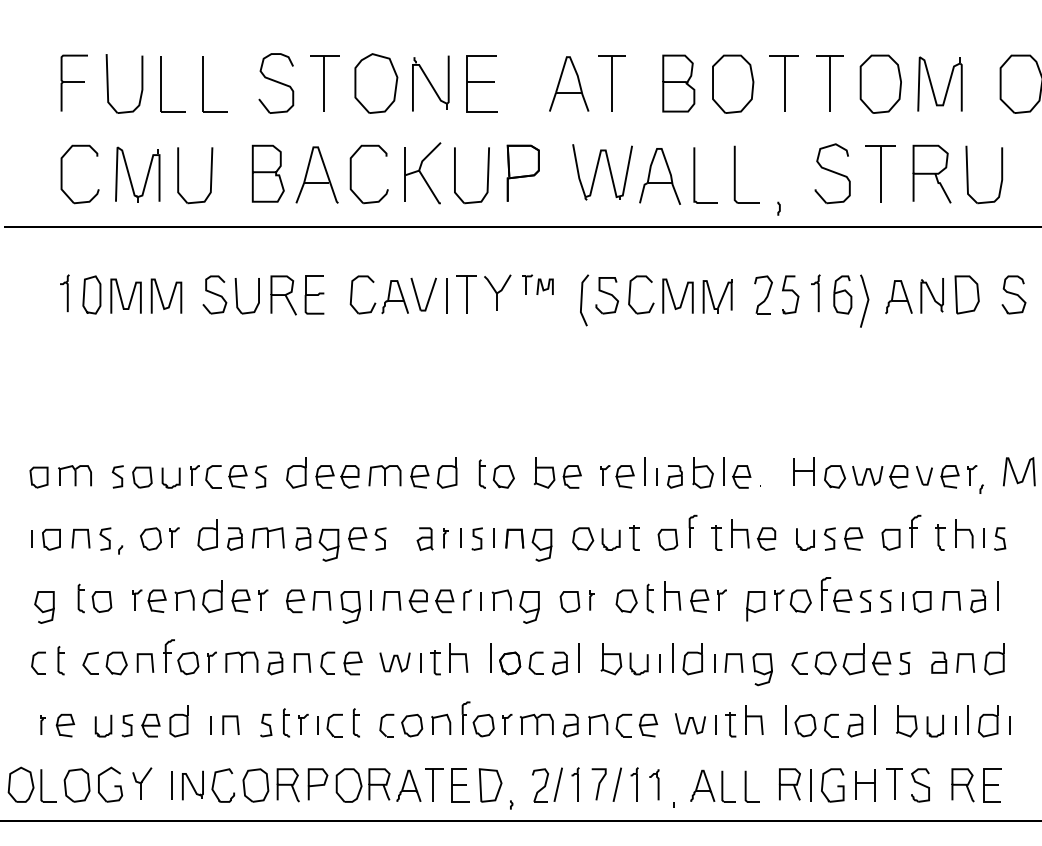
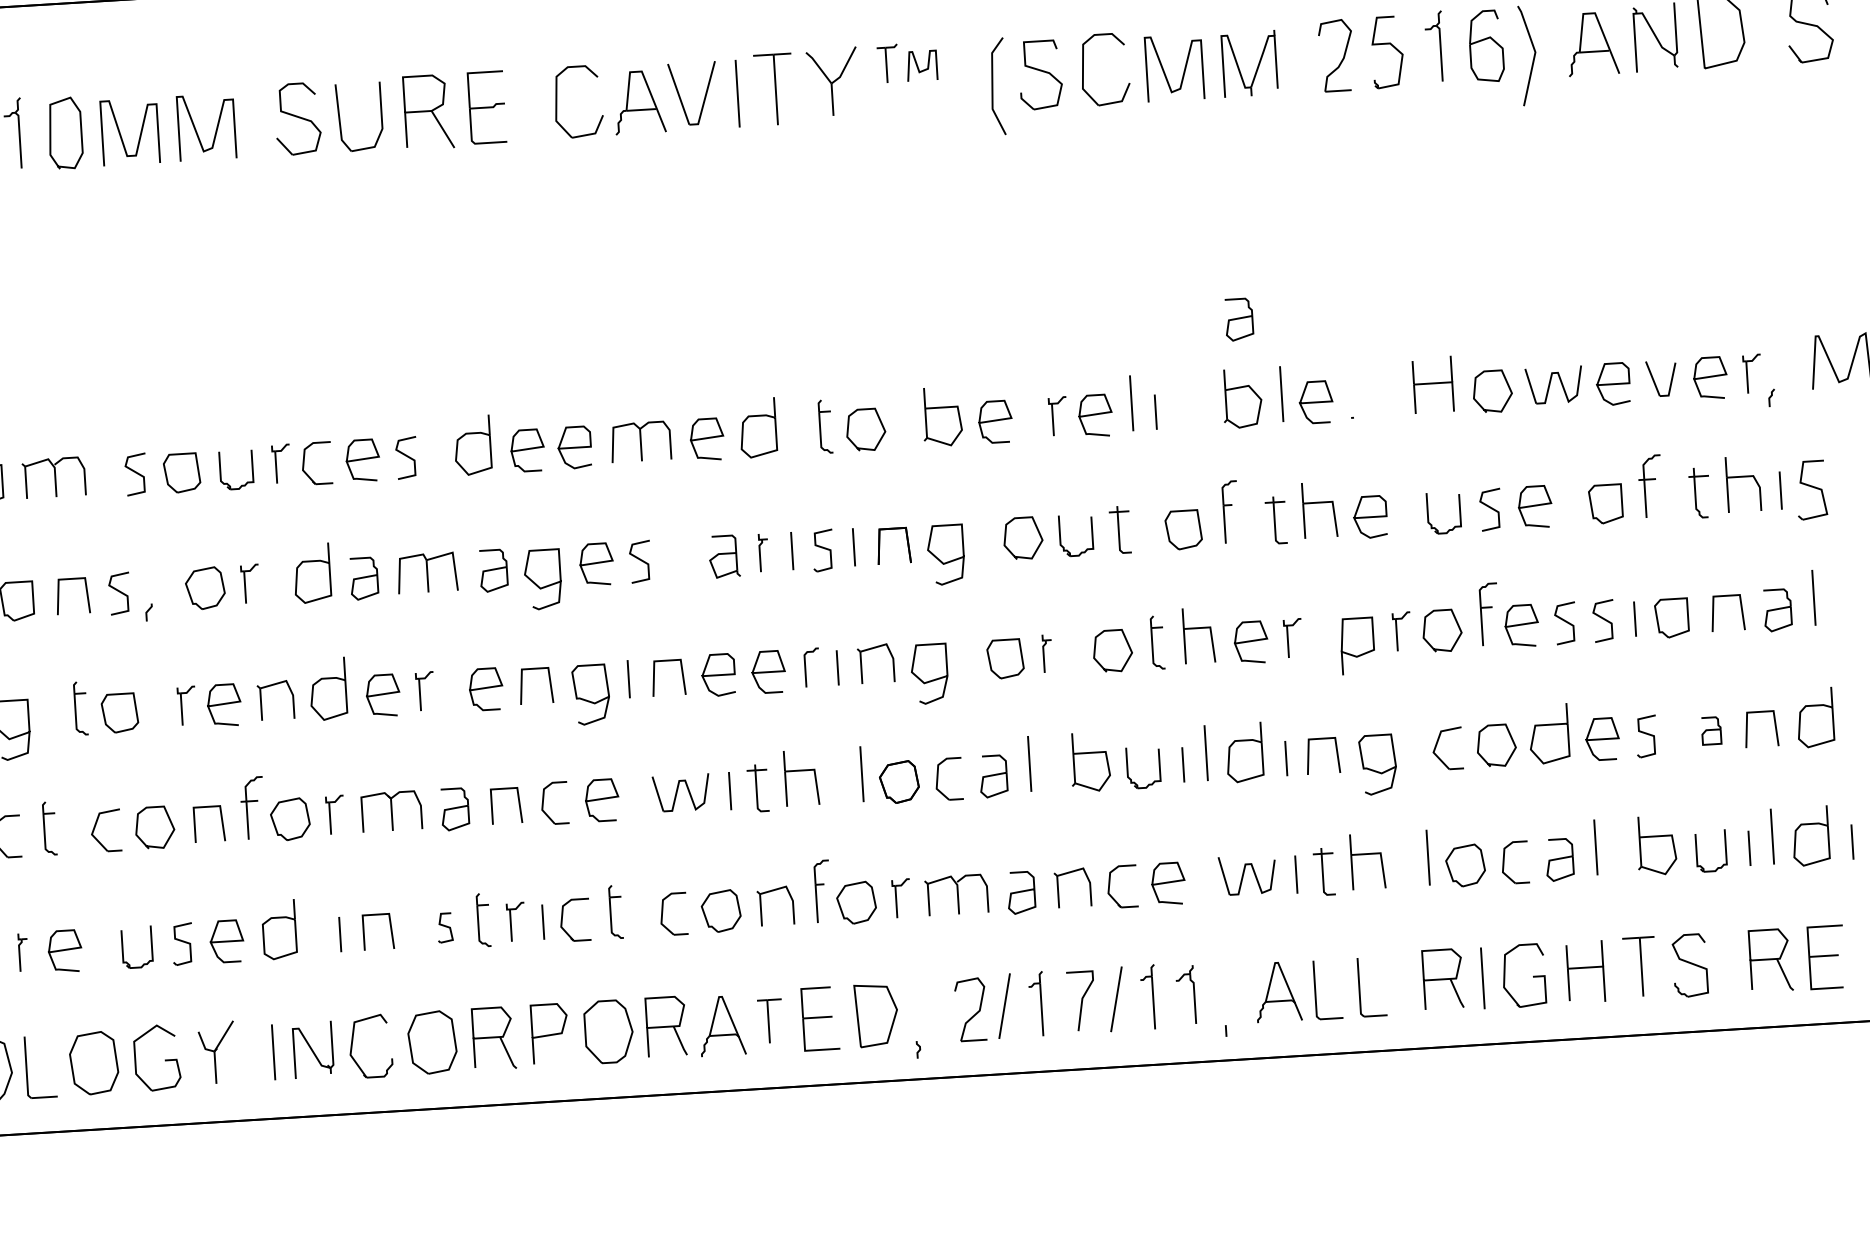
part: (674, 476) -> (1238, 318), moved
part: (1000, 538) -> (1812, 488), size x1.4
part: (939, 662) -> (1711, 730), size x0.7
part: (266, 725) -> (445, 927), size x0.7
part: (434, 784) -> (770, 1019), size x0.7

